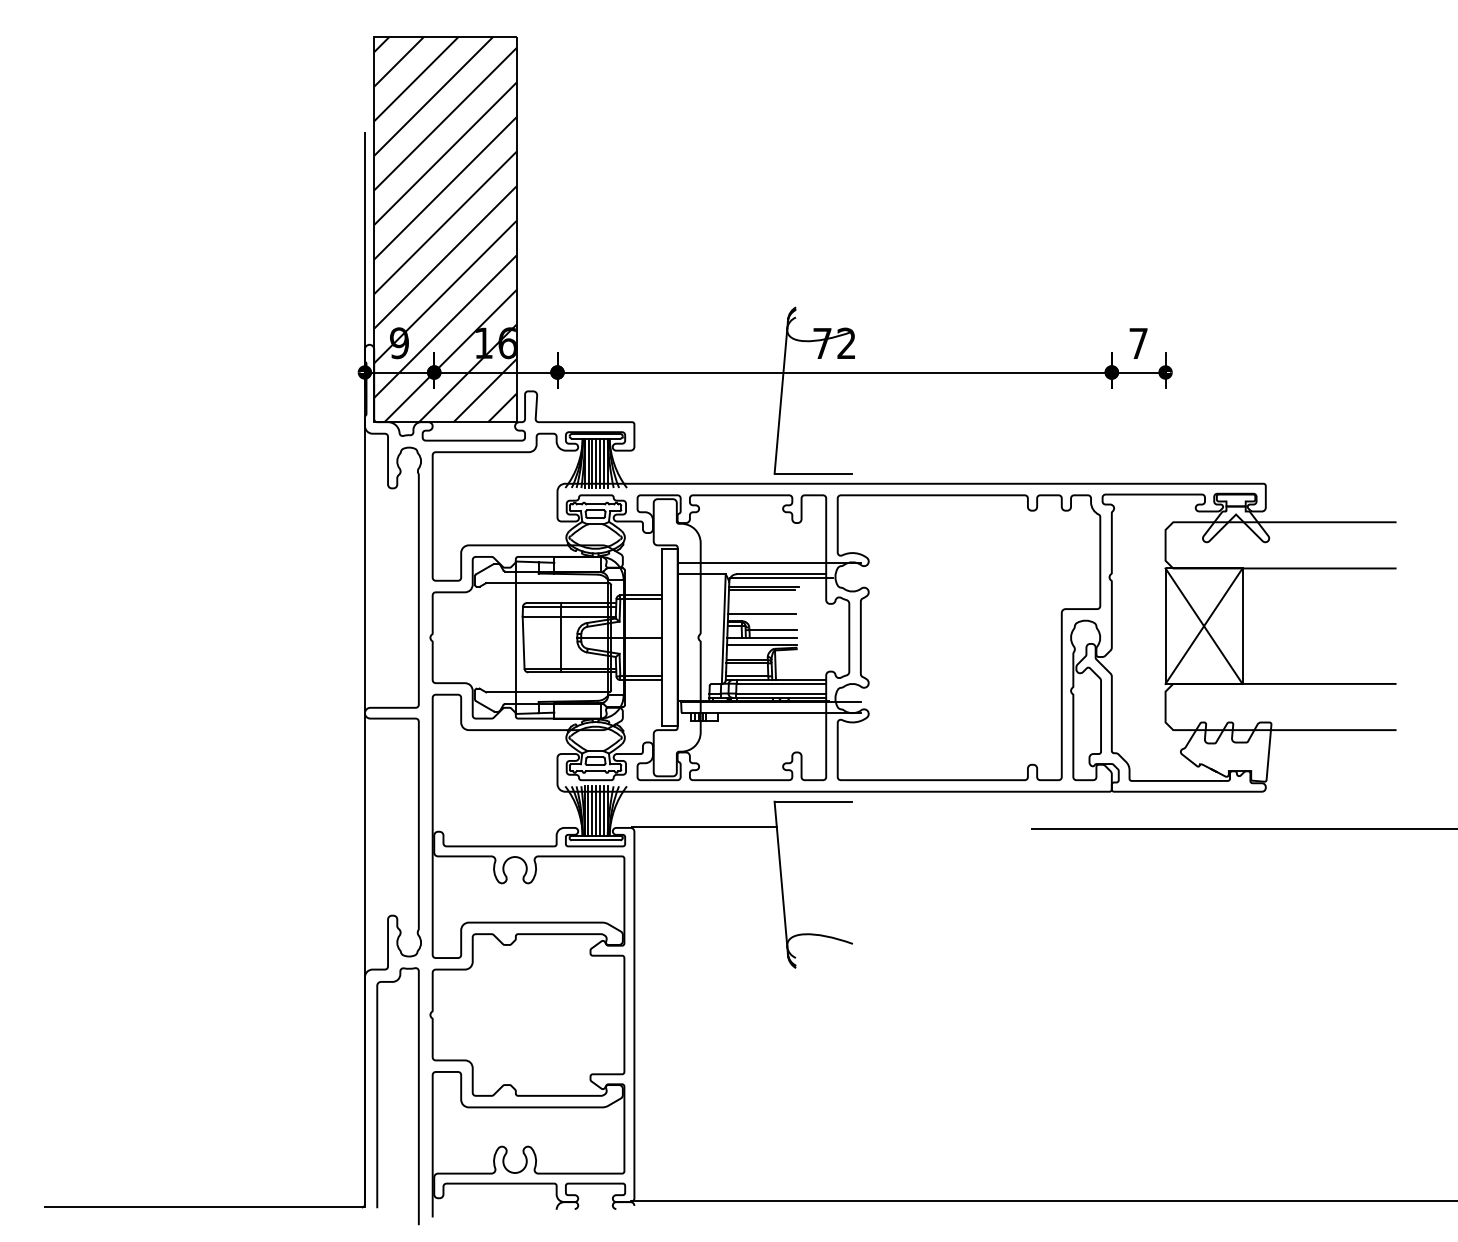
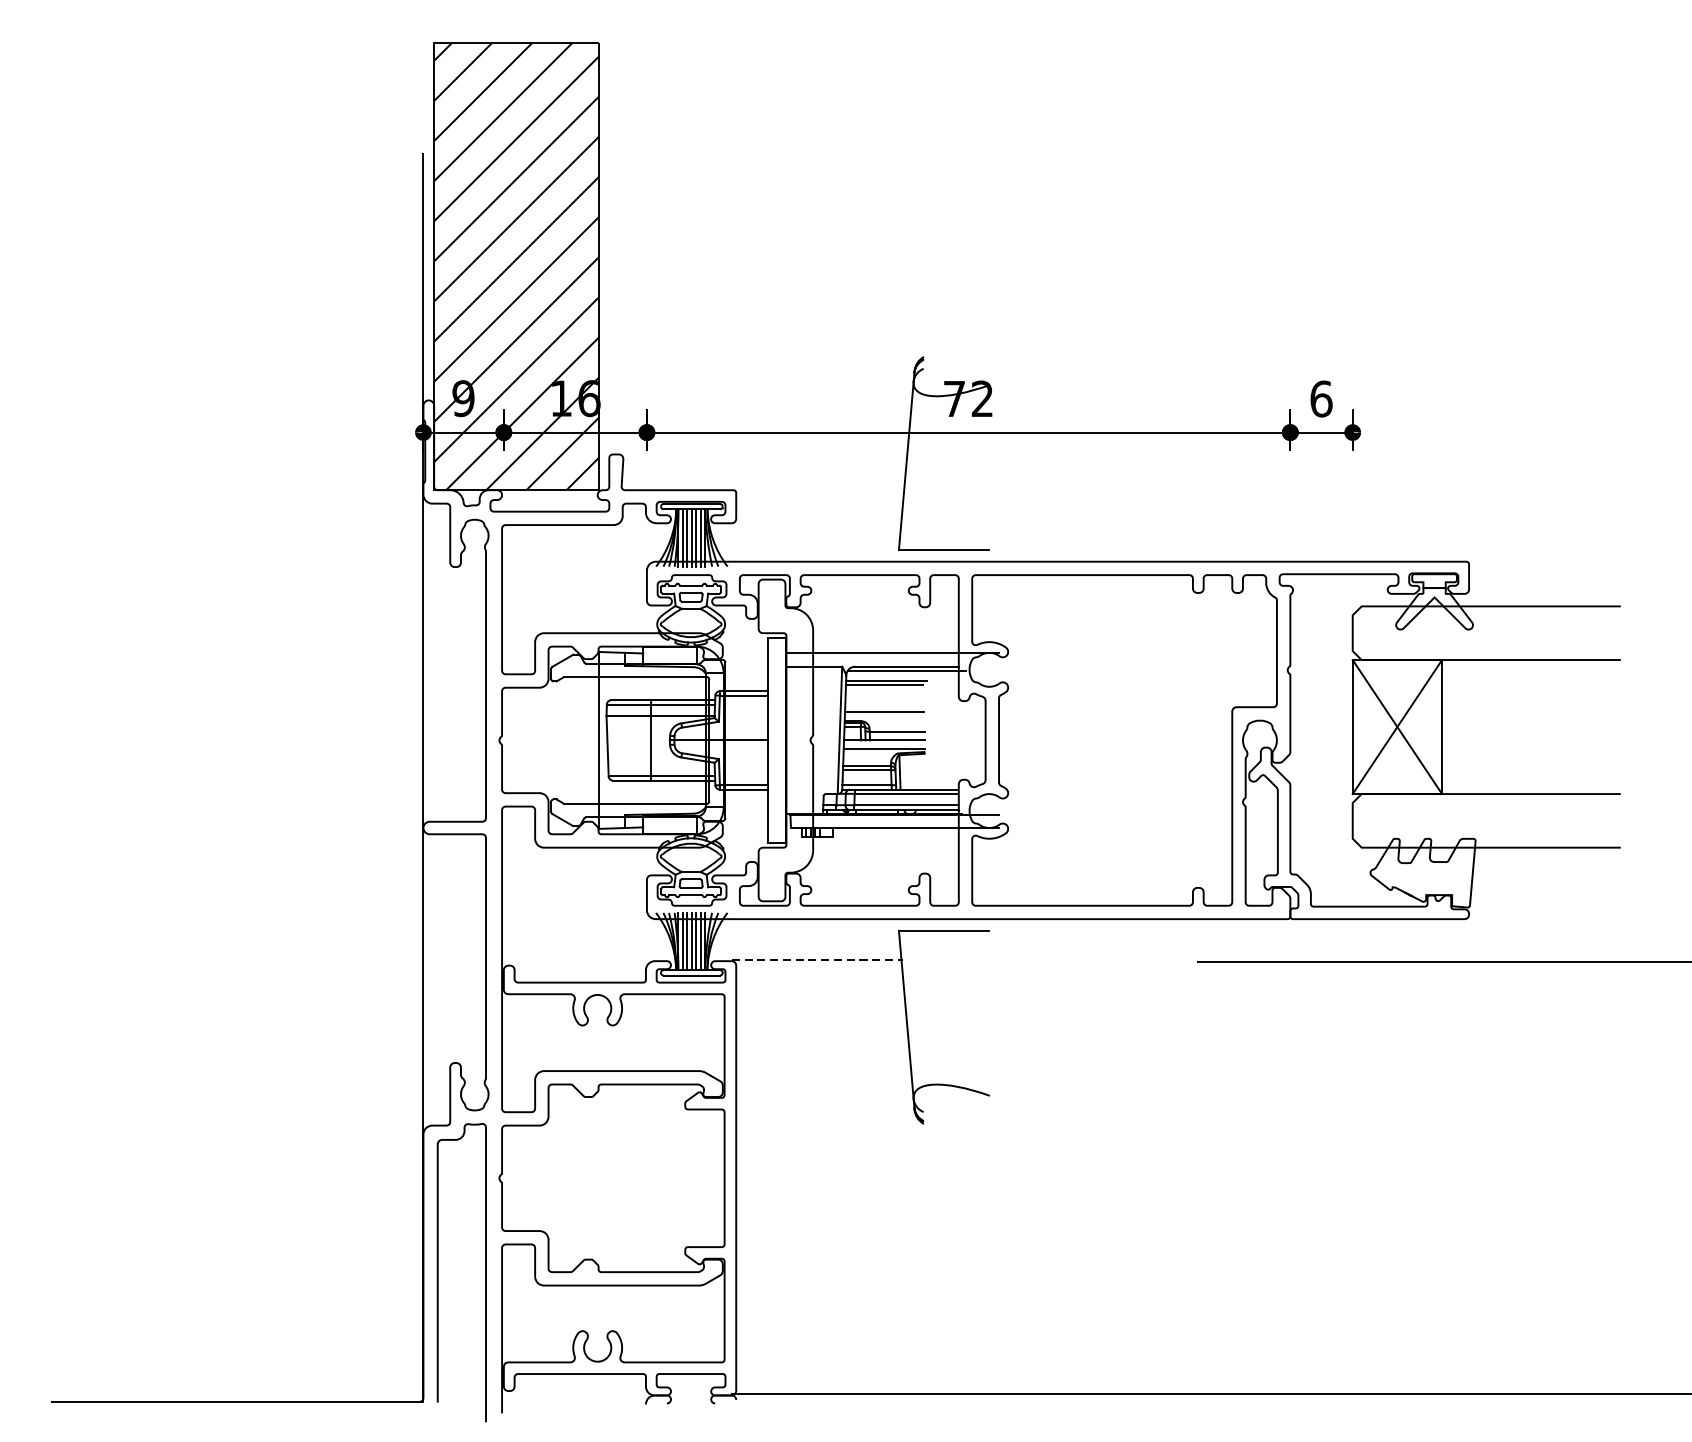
text: (1138, 343) -> (1321, 398), 7 -> 6
line: (704, 827) -> (817, 960), solid -> dashed

